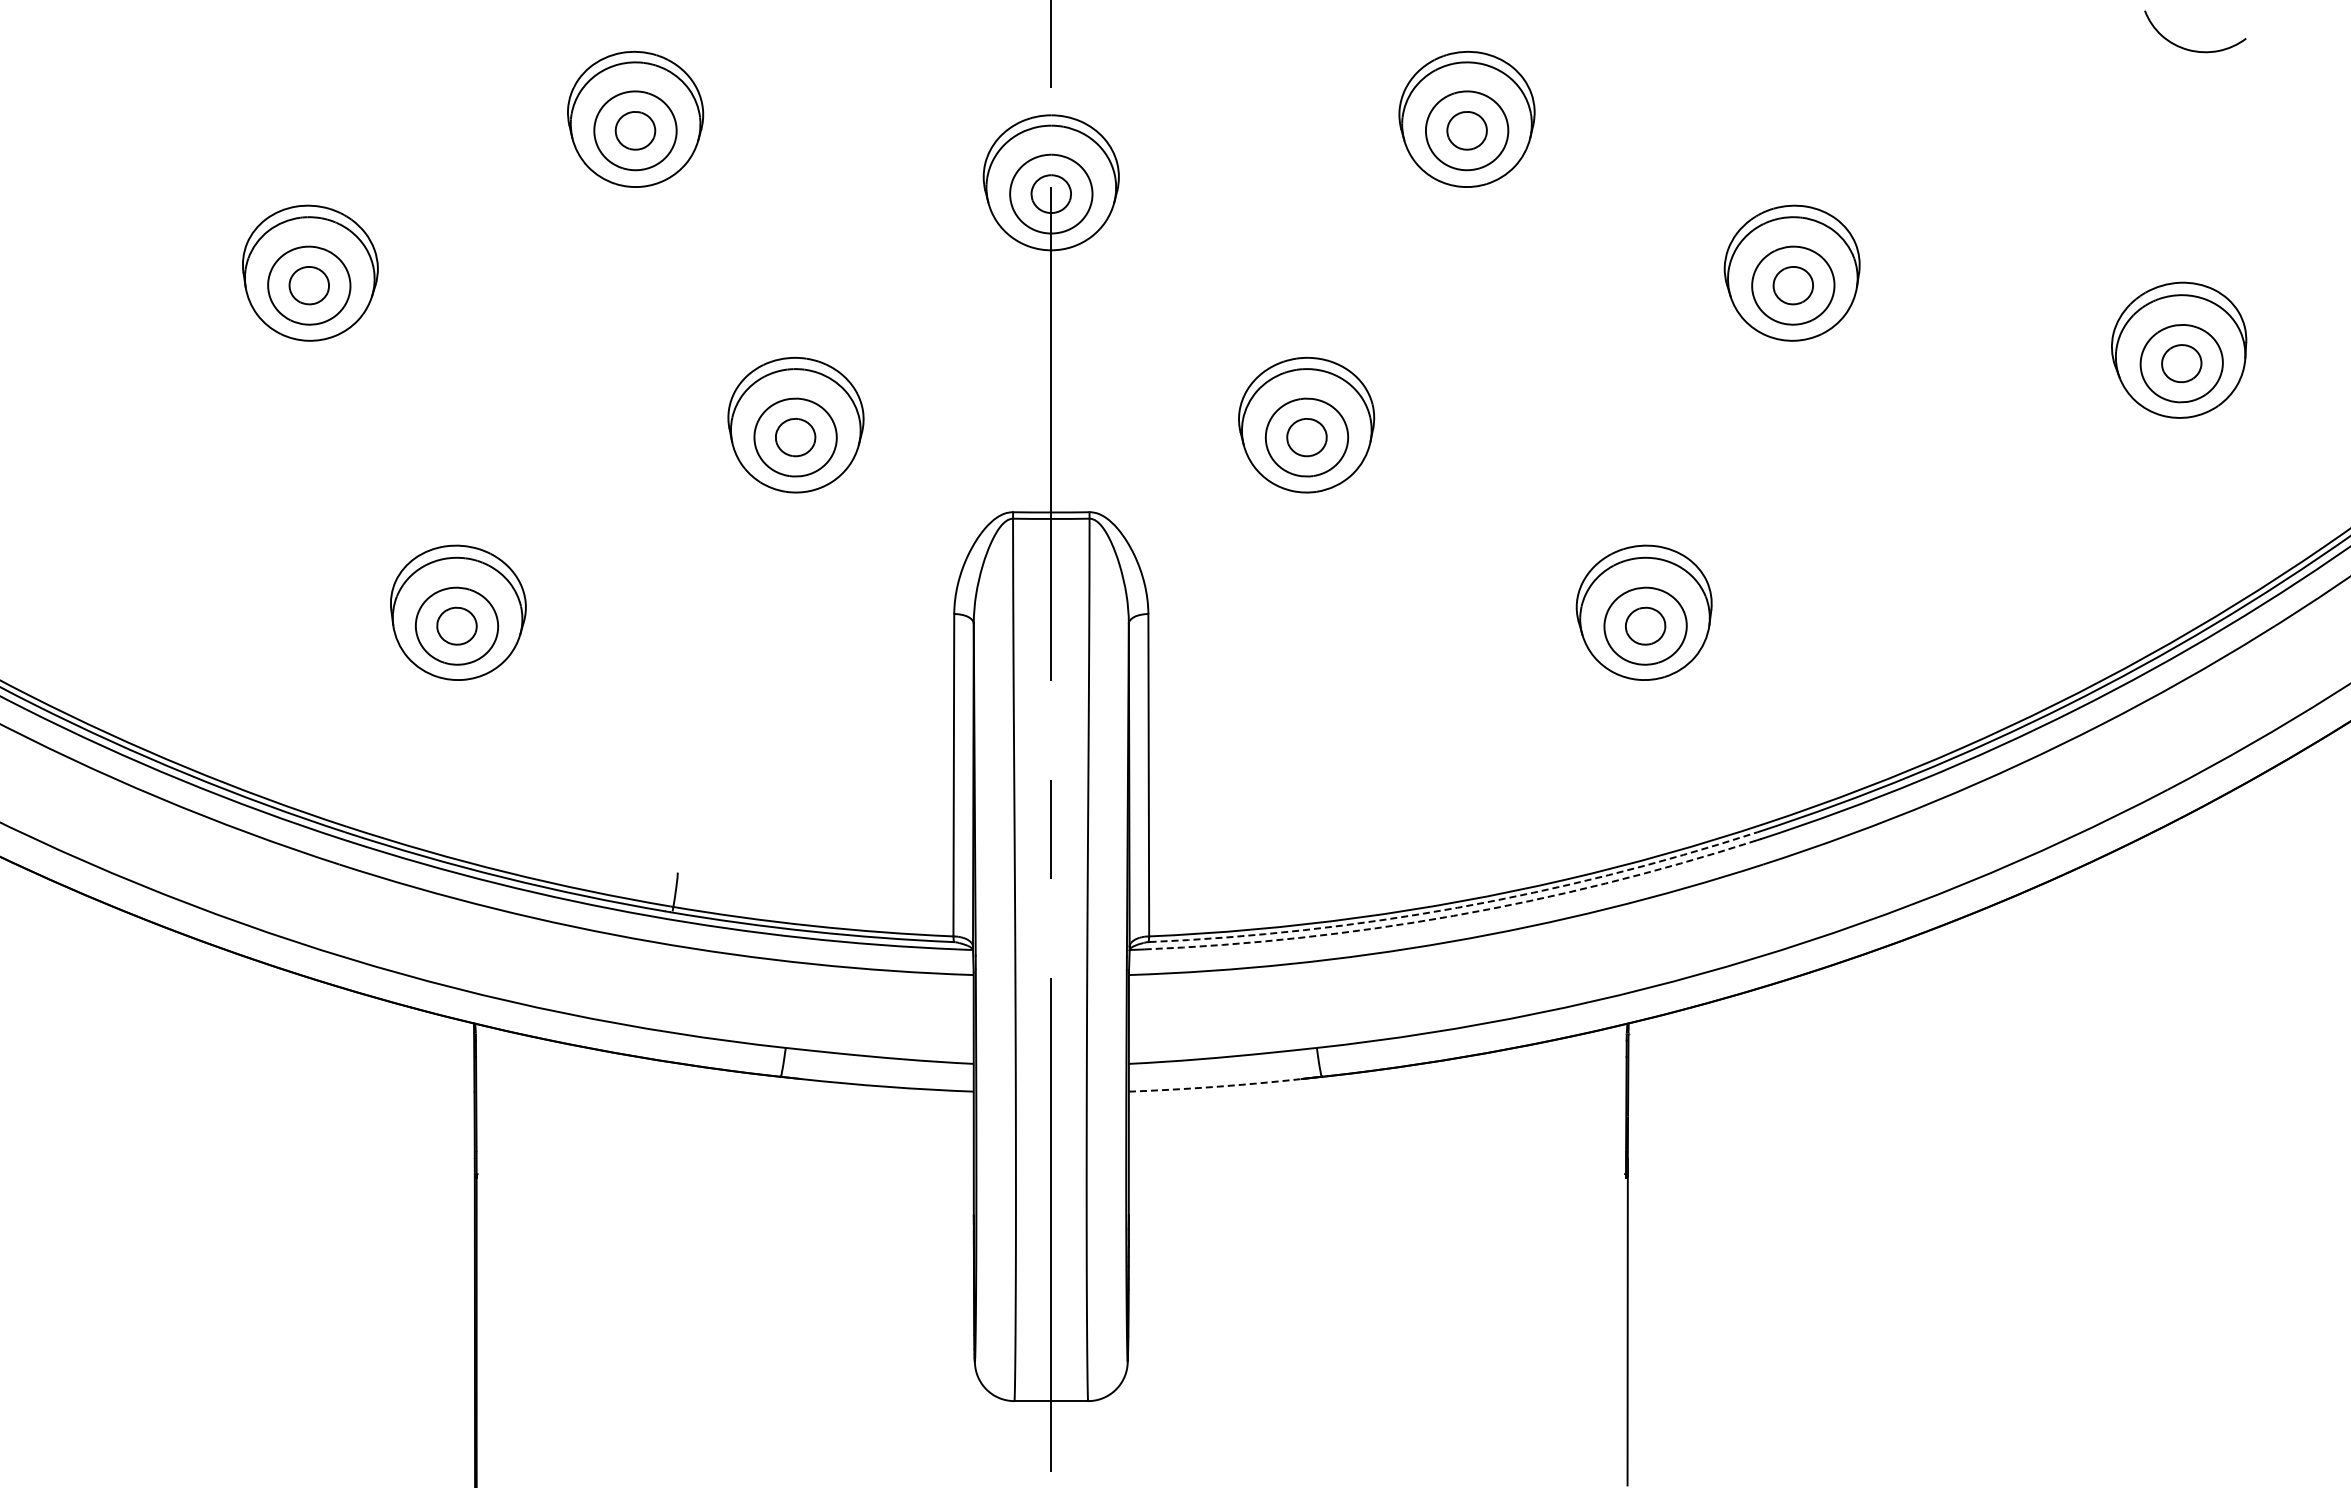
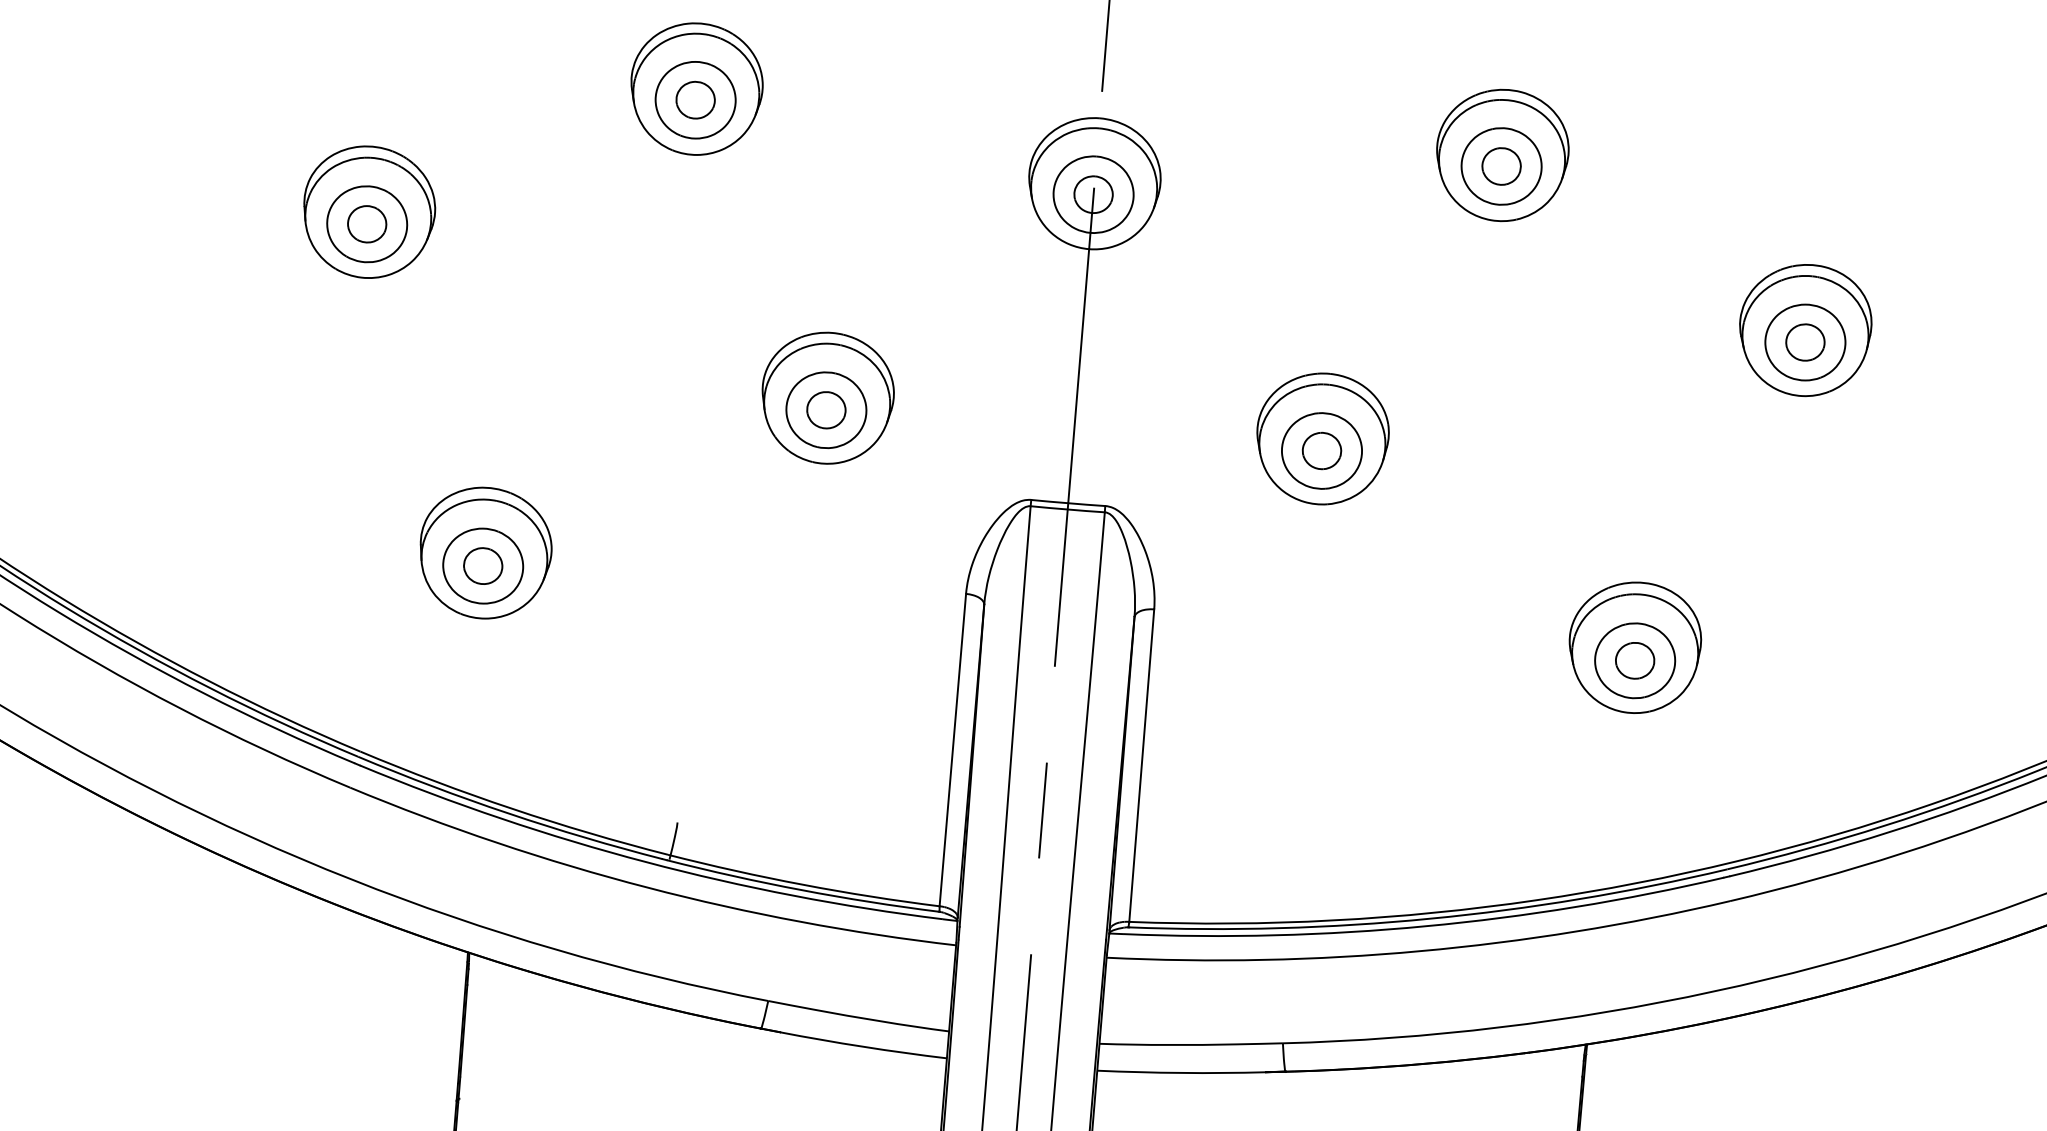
arc: (1457, 907) -> (1430, 918), dashed -> solid
arc: (1453, 915) -> (1425, 925), dashed -> solid
arc: (1215, 1086) -> (1181, 1072), dashed -> solid

